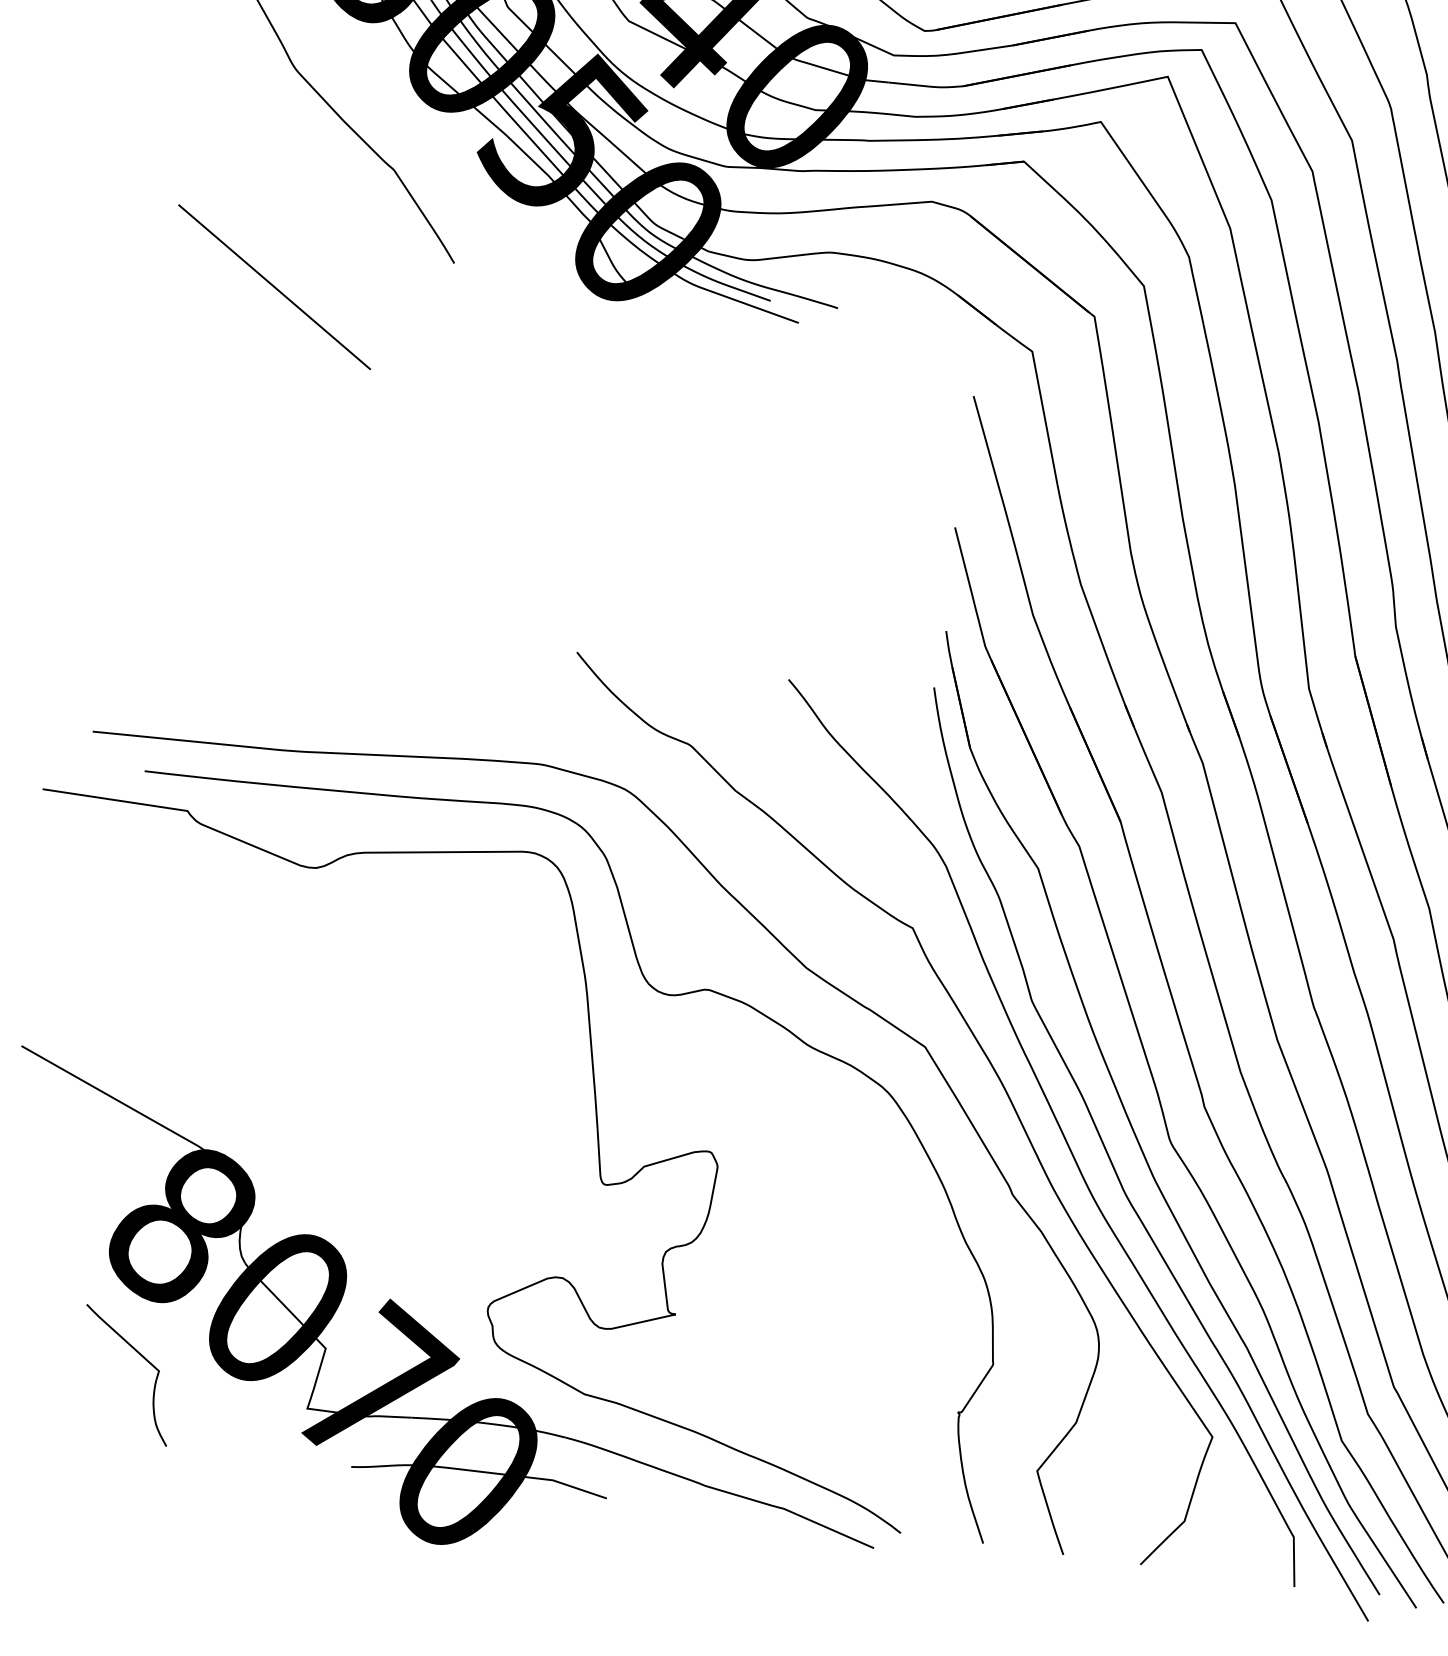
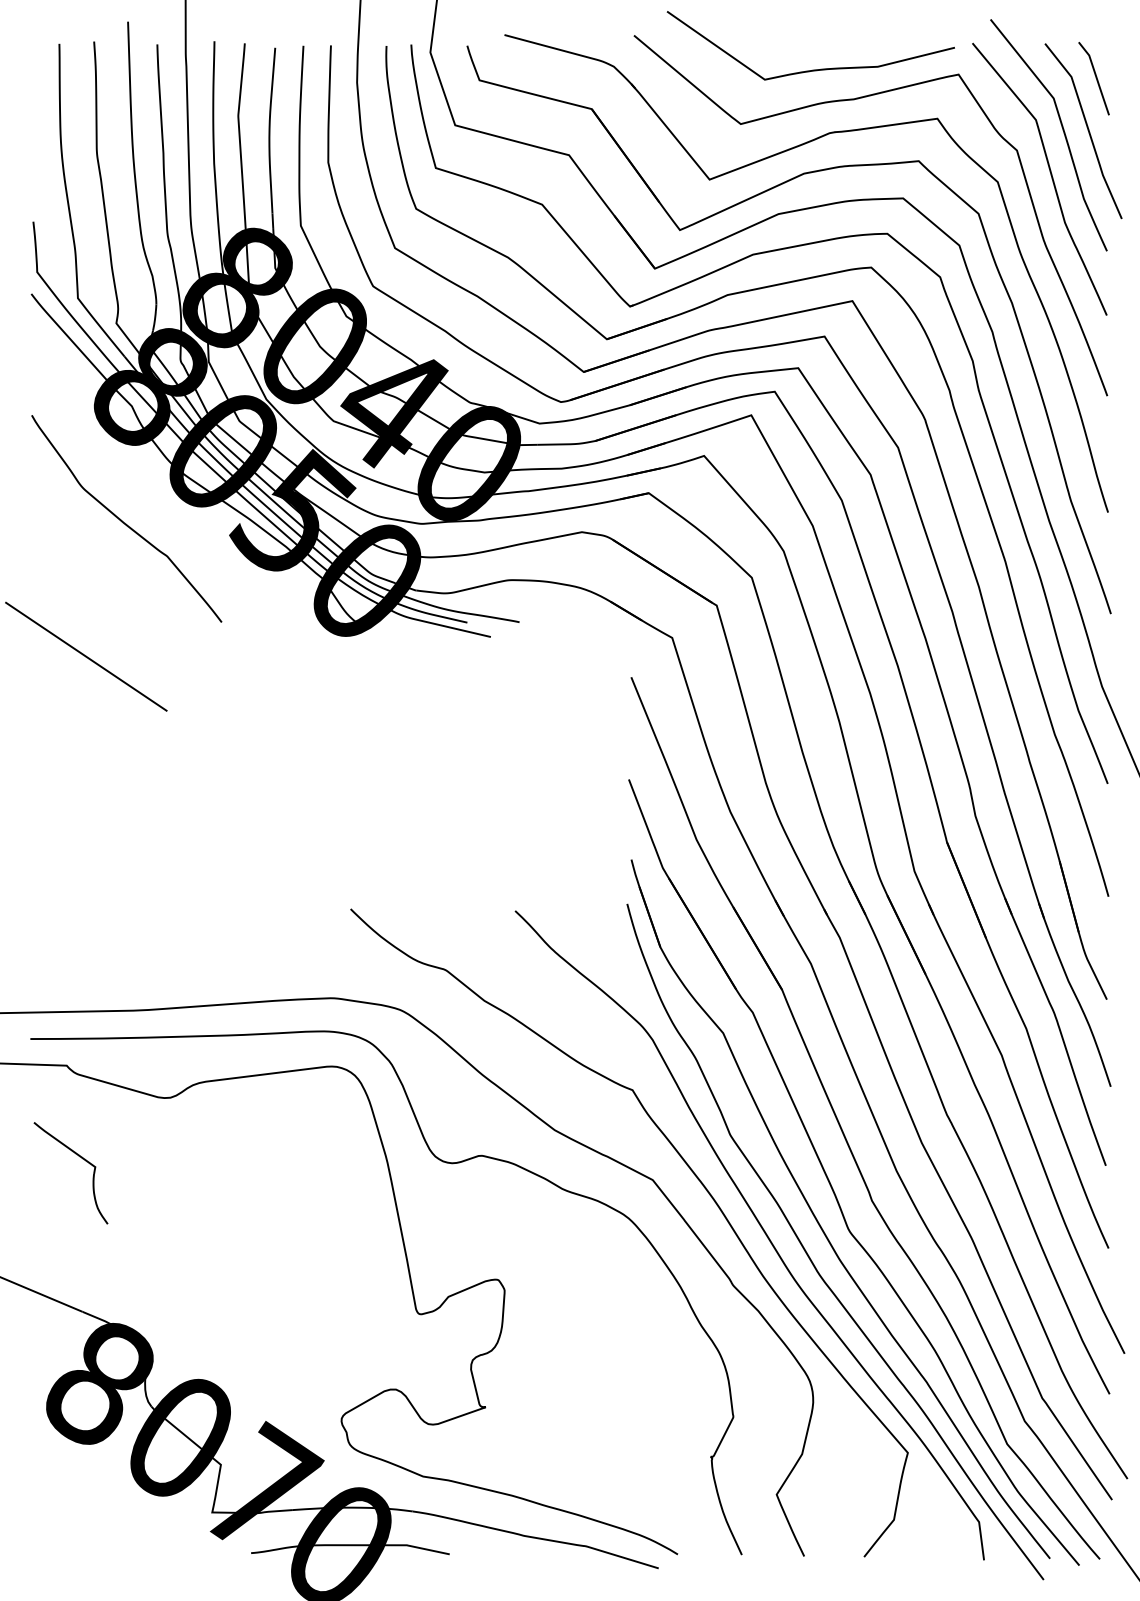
part: (143, 1359) -> (82, 1159), moved

